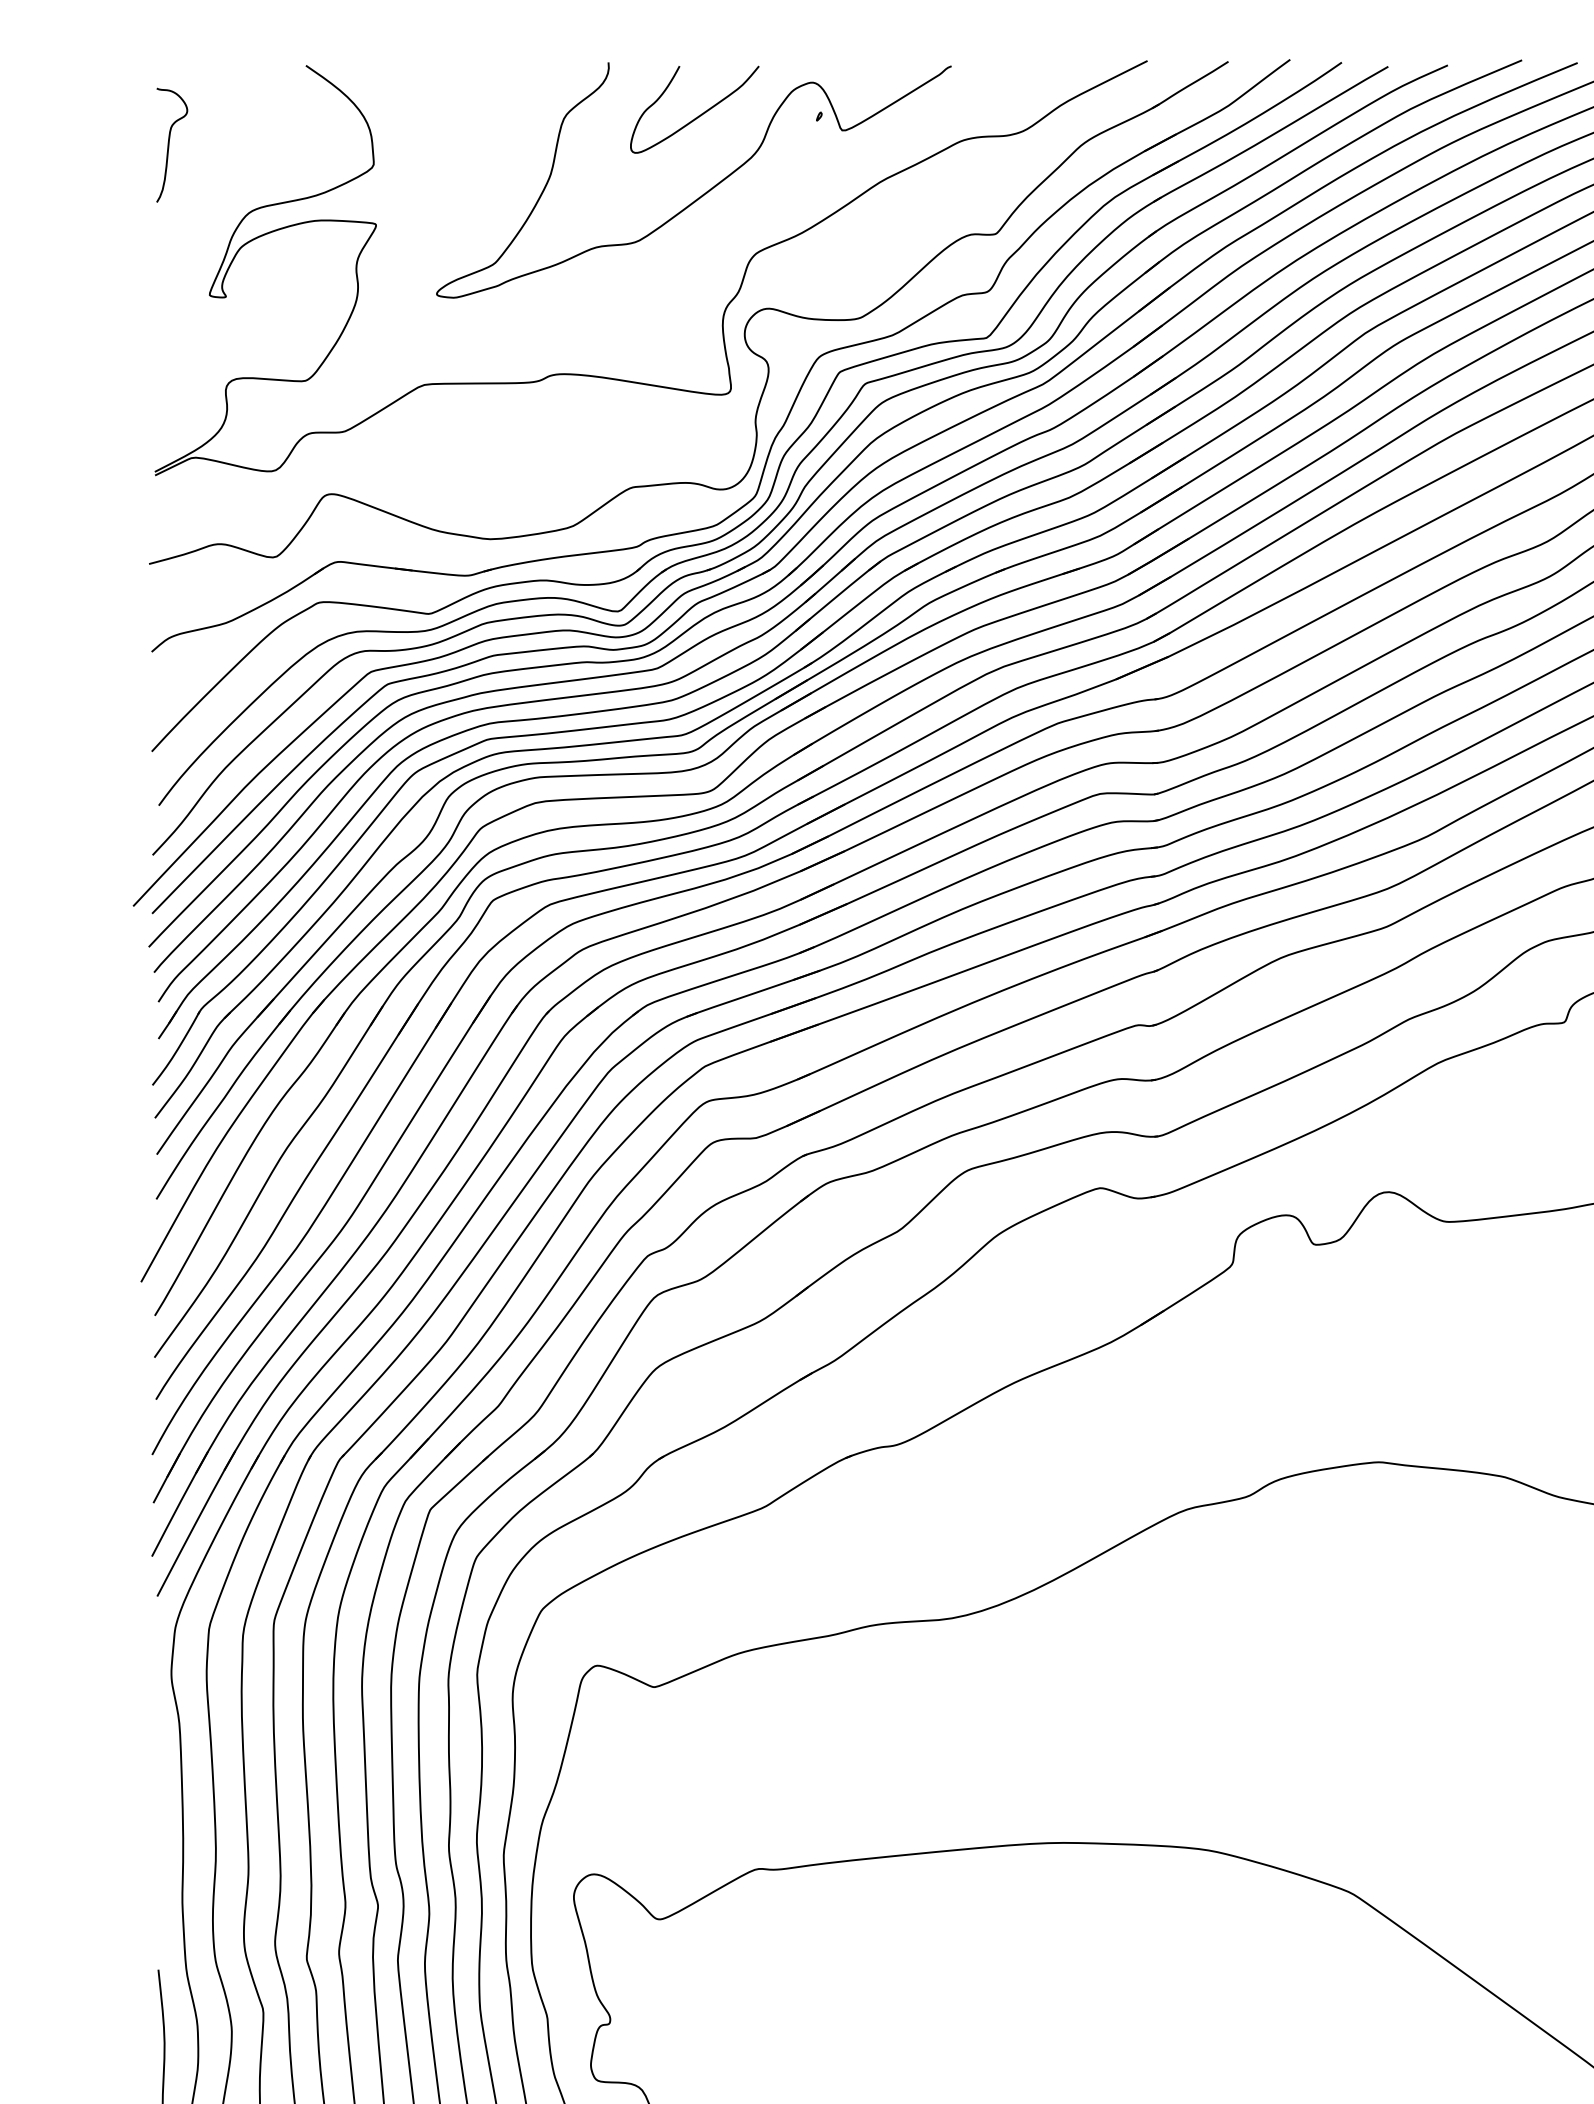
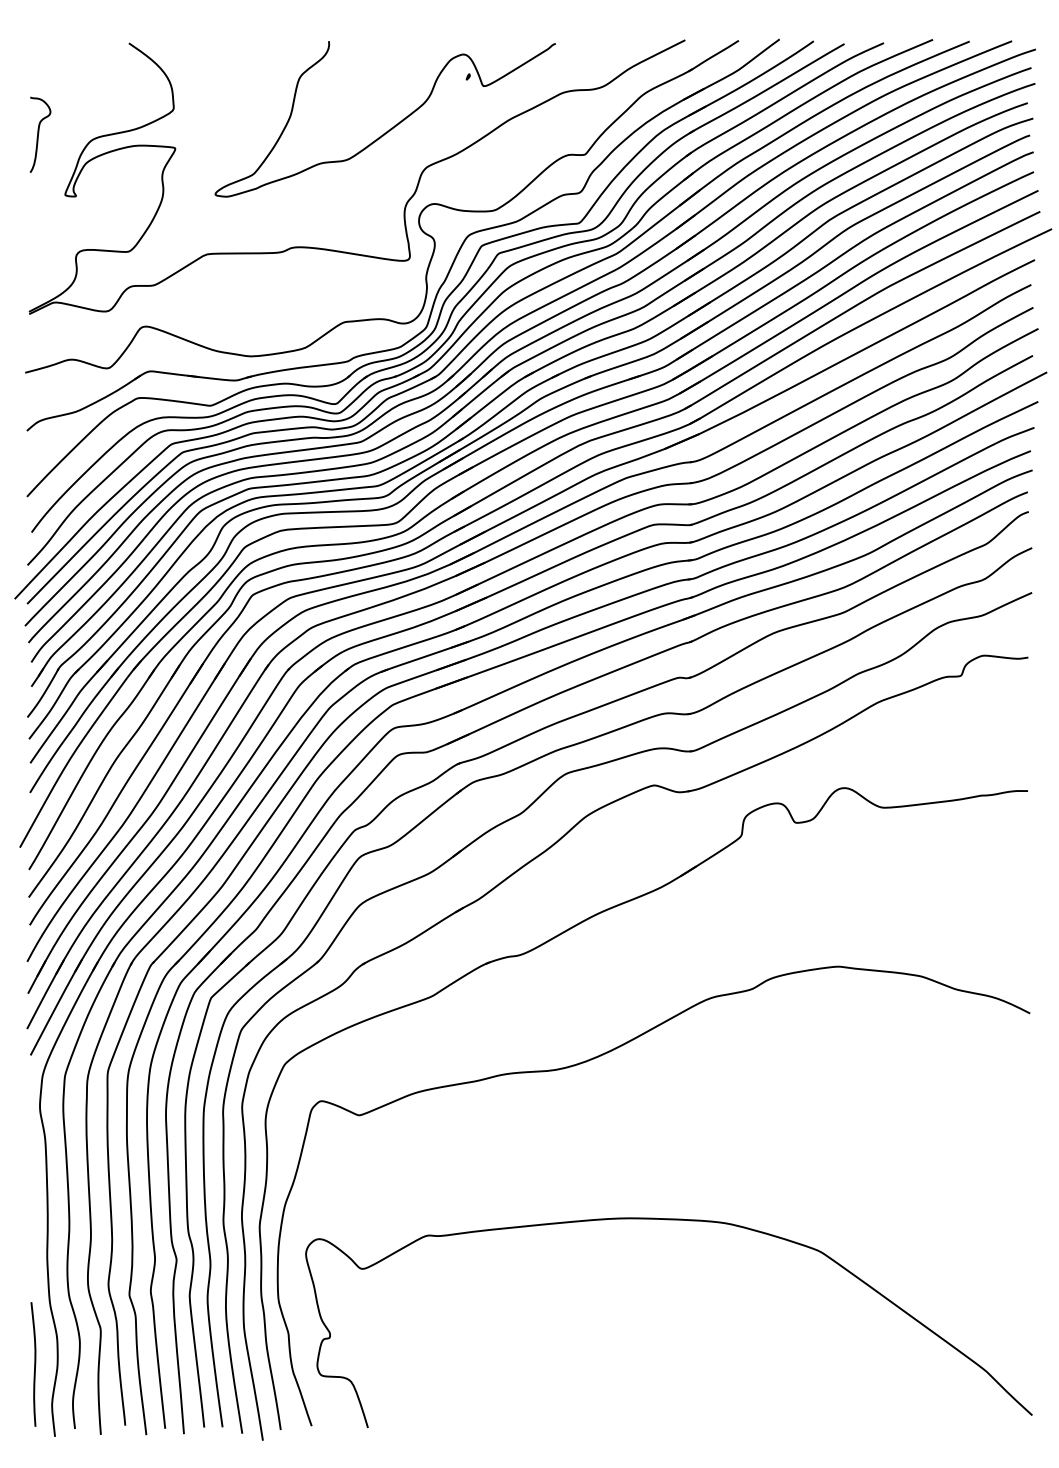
curve: (697, 115) -> (387, 76), removed
curve: (170, 143) -> (39, 133), moved

